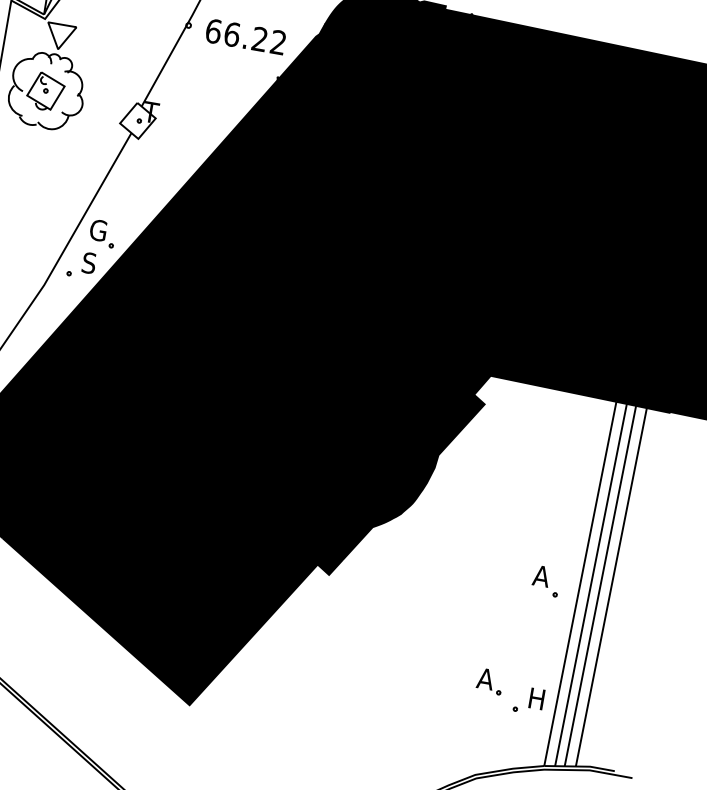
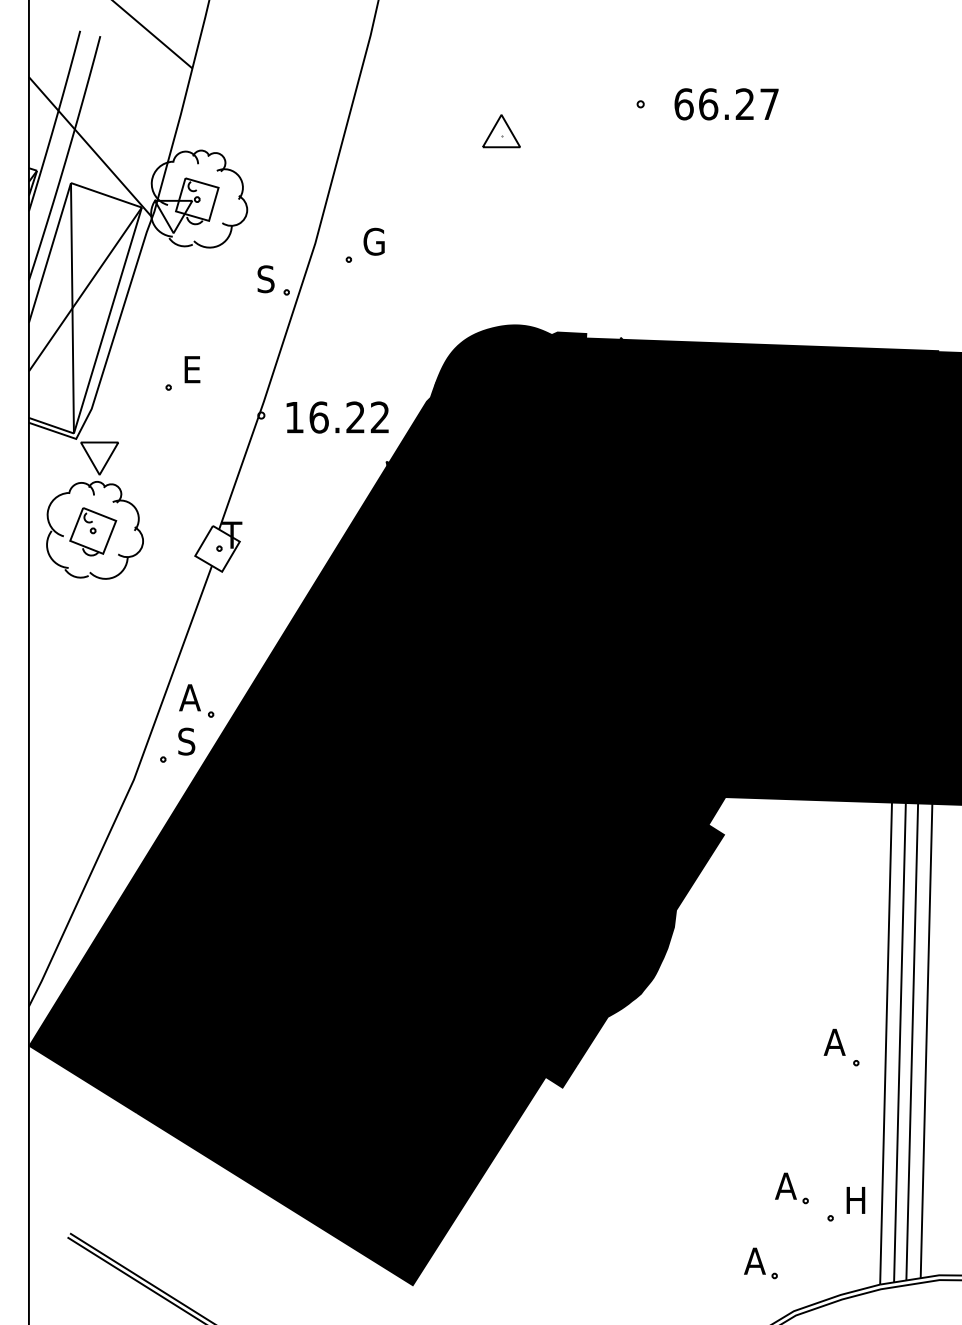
text: (213, 31) -> (294, 417), 66.22 -> 16.22
text: (97, 230) -> (190, 697), G -> A
part: (456, 734) -> (760, 1263), added

